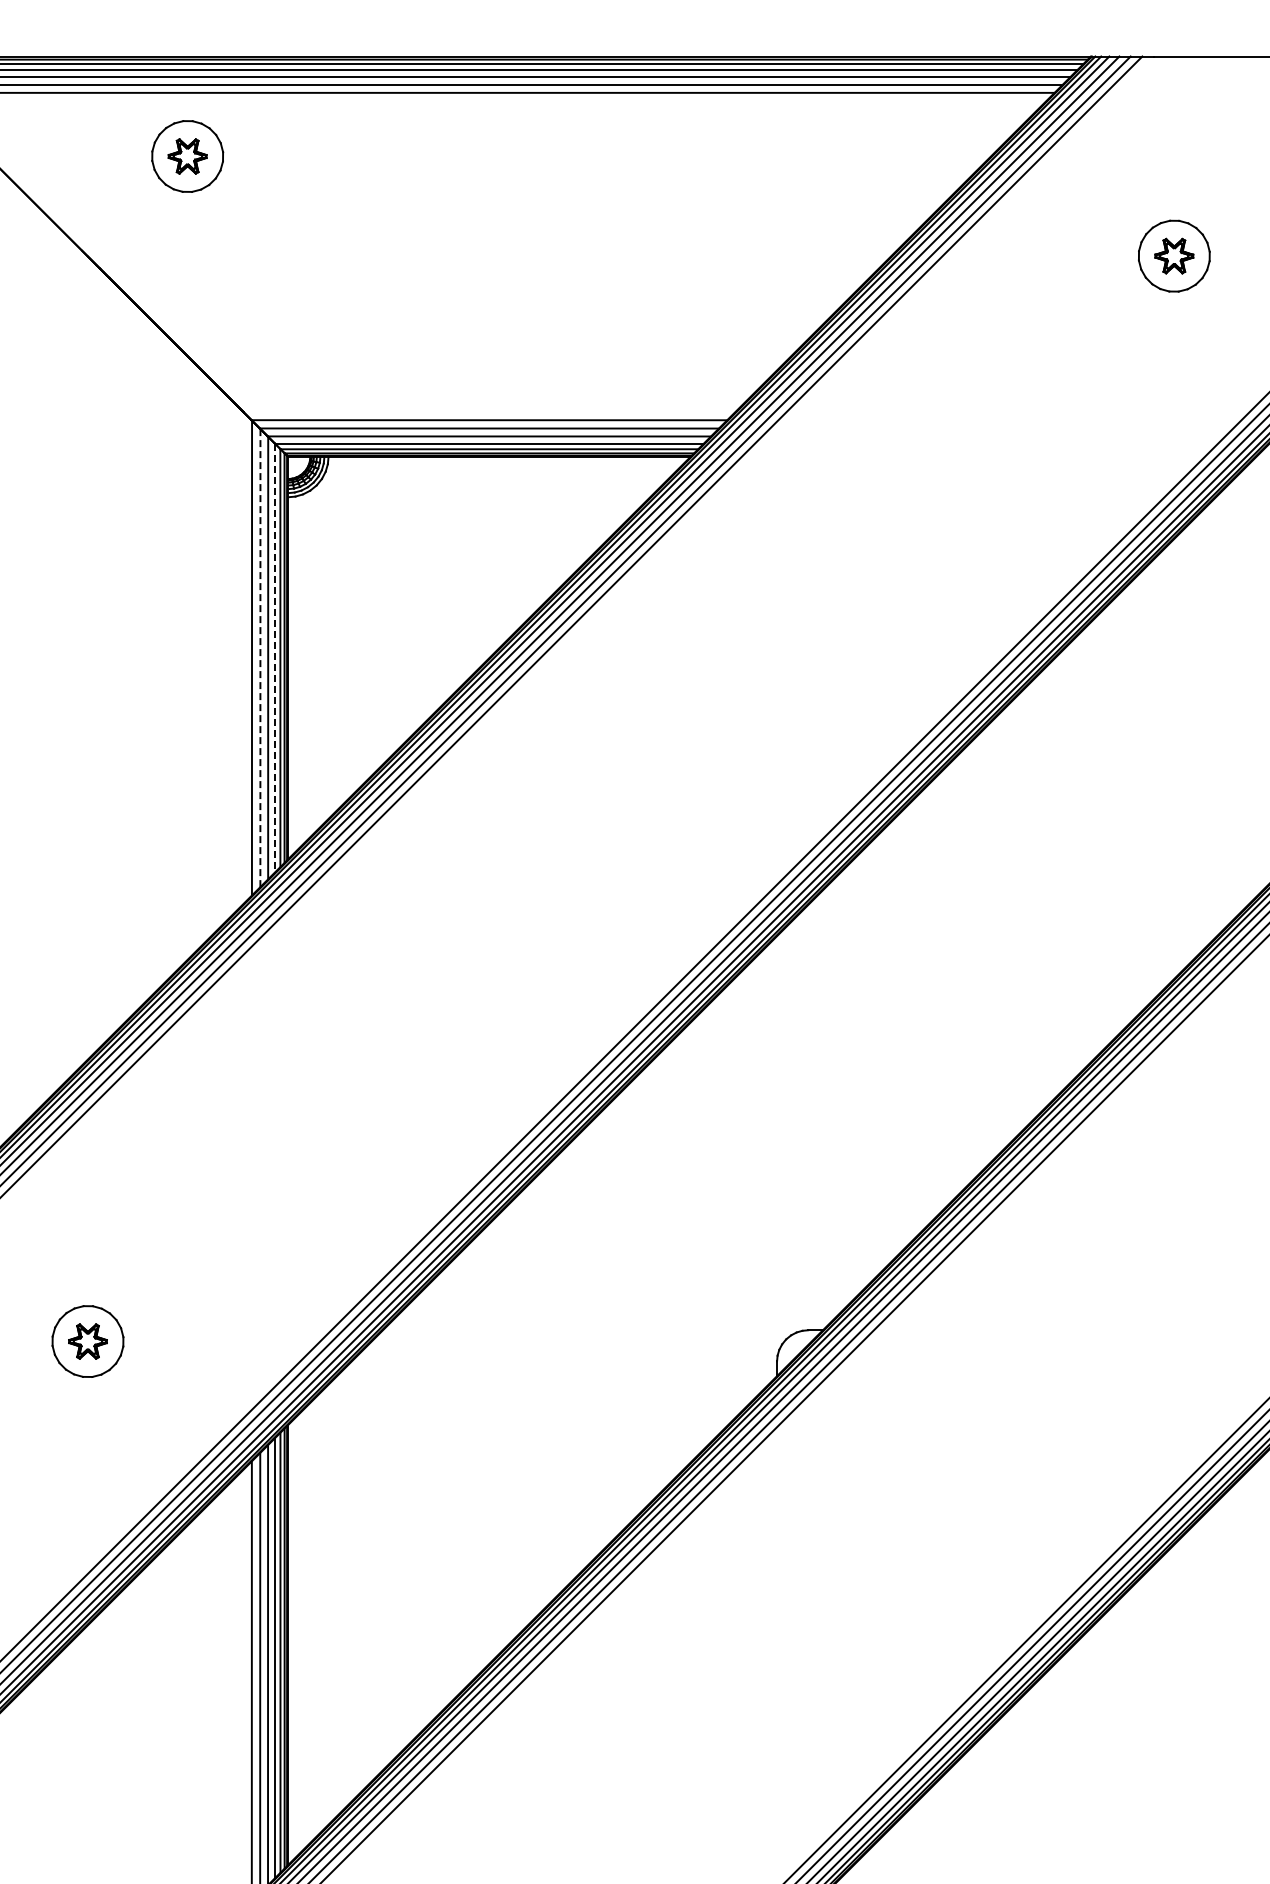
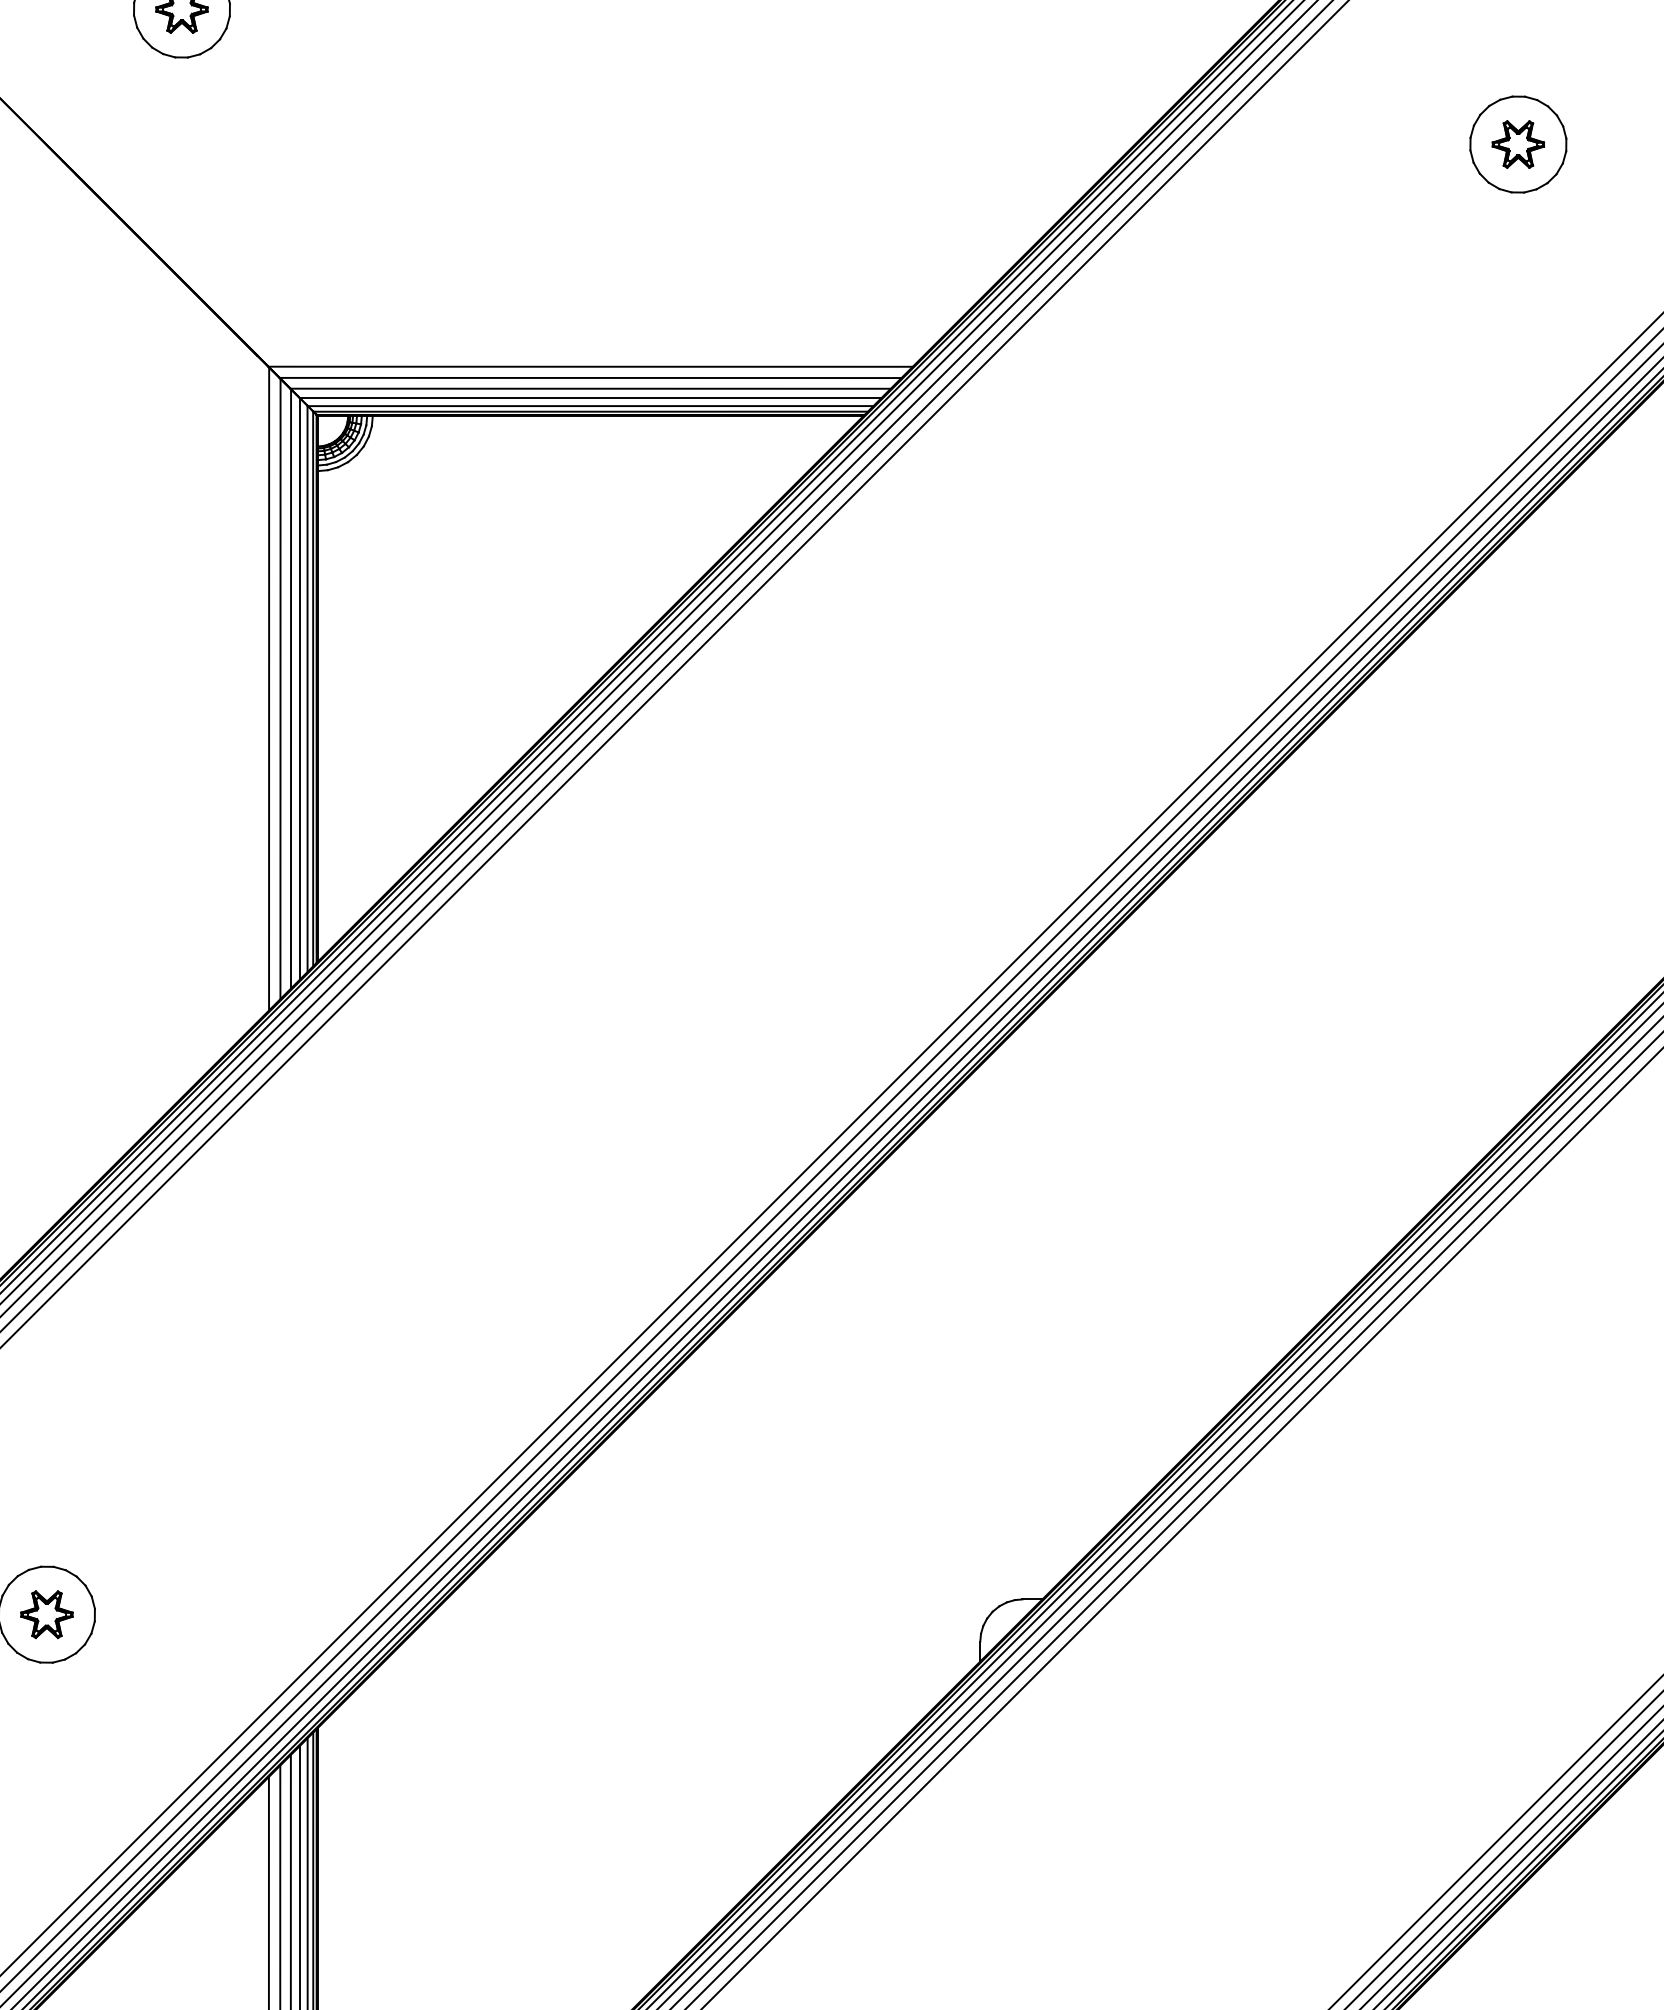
line: (260, 658) -> (280, 689), dashed -> solid
line: (274, 658) -> (299, 689), dashed -> solid

